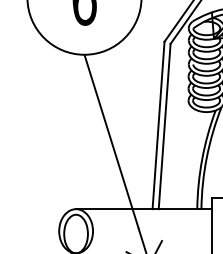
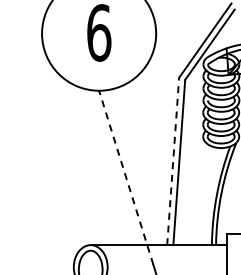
line: (158, 125) -> (173, 161), solid -> dashed
line: (111, 141) -> (126, 177), solid -> dashed

